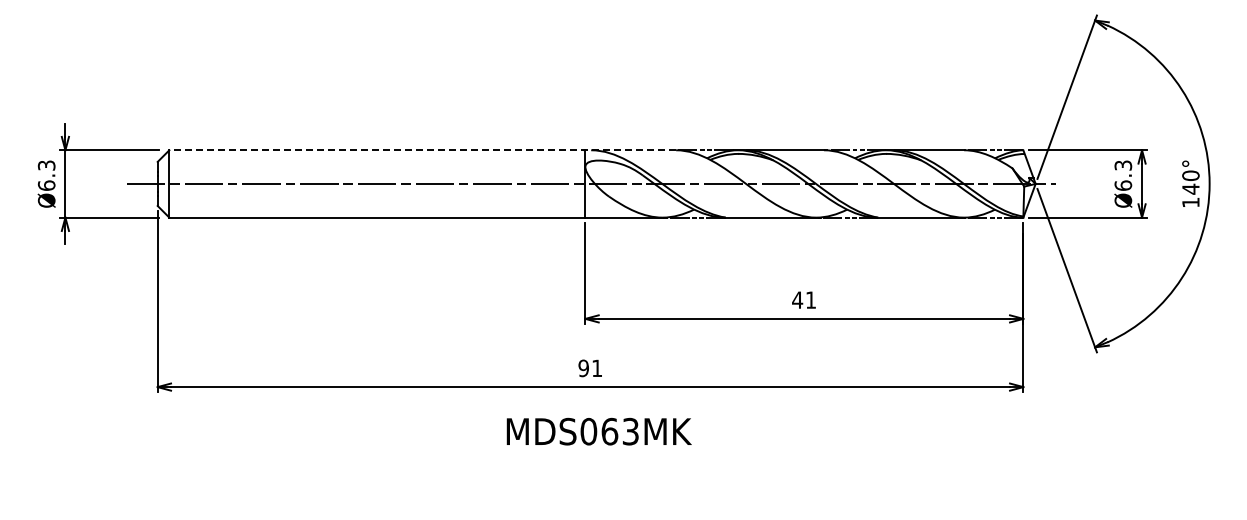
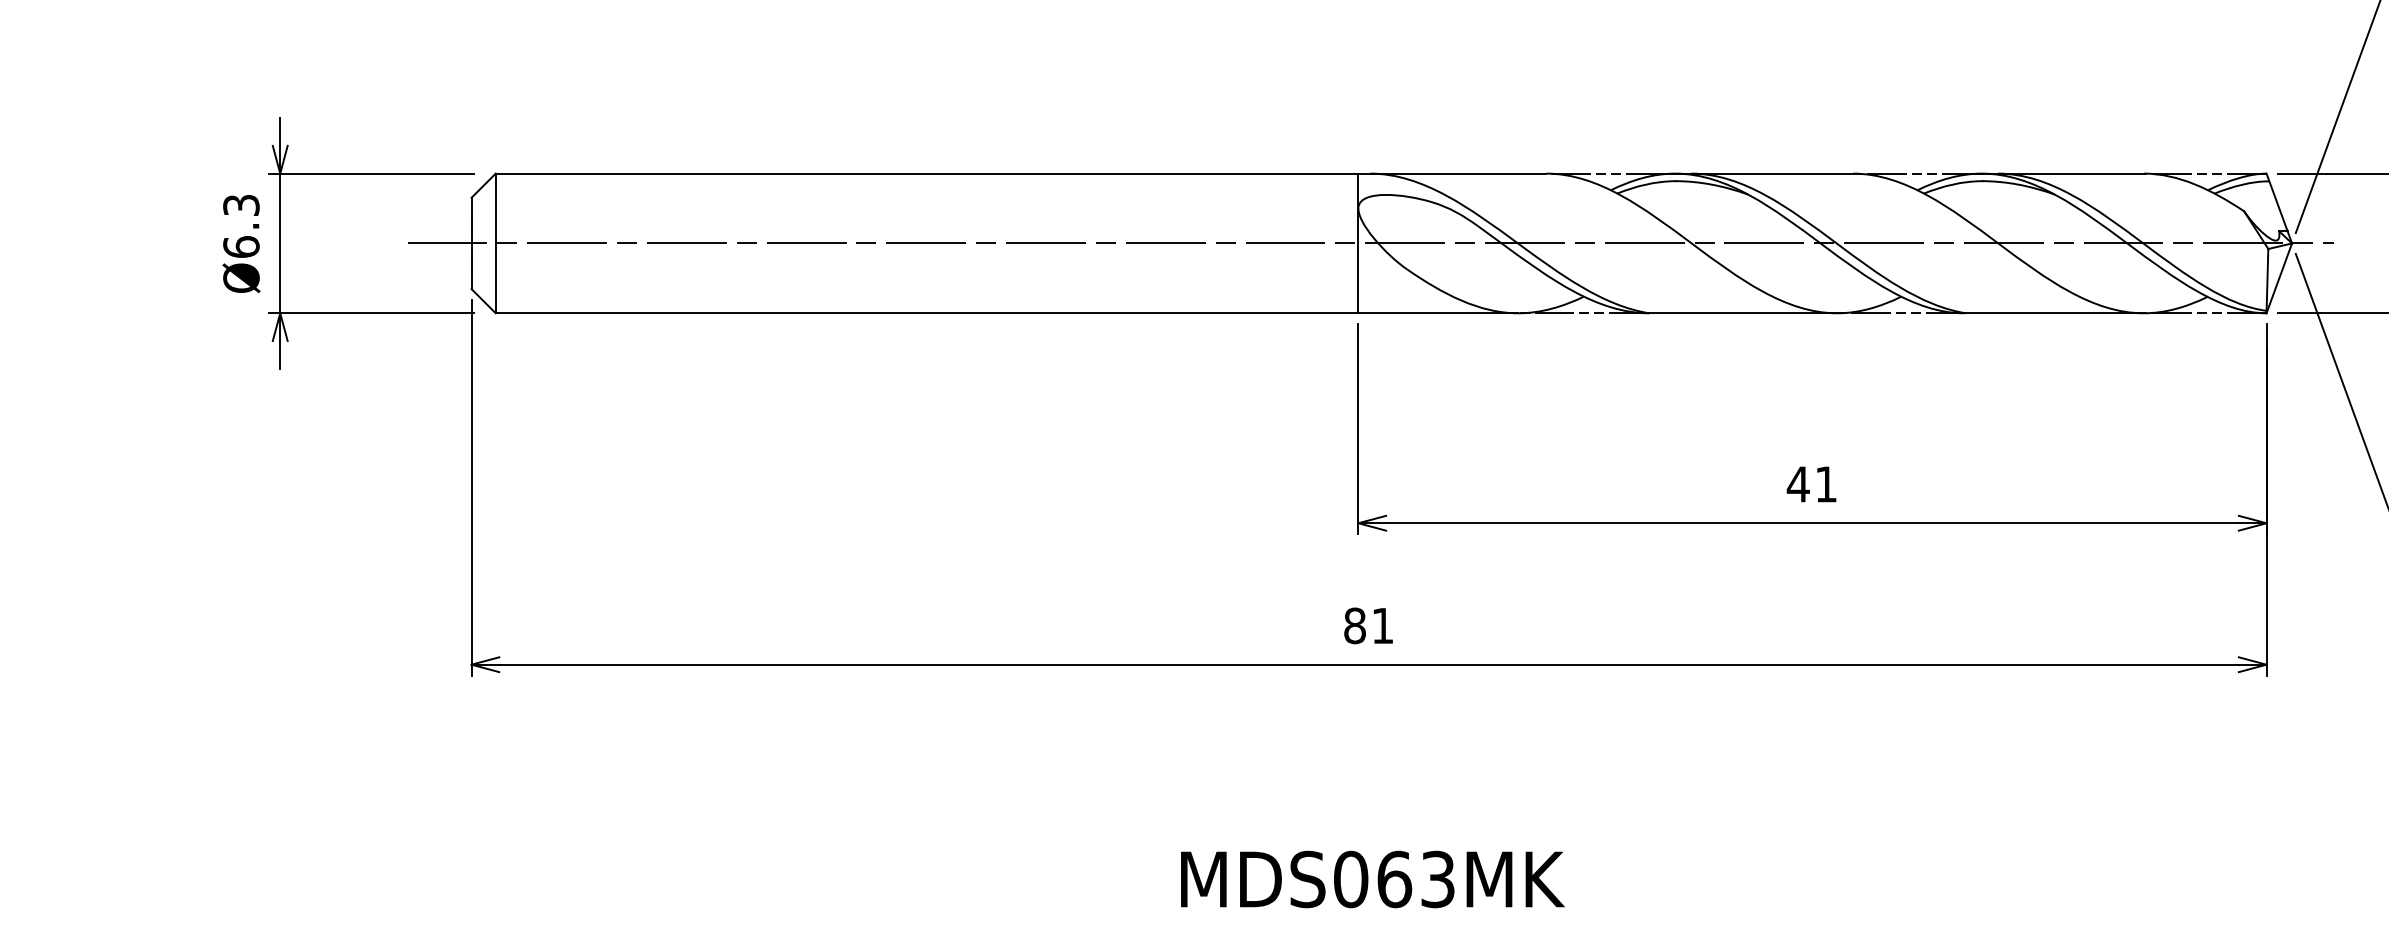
line: (422, 150) -> (1020, 174), dashed -> solid
text: (583, 368) -> (1354, 626), 91 -> 81
text: (598, 431) -> (1371, 879), moved

